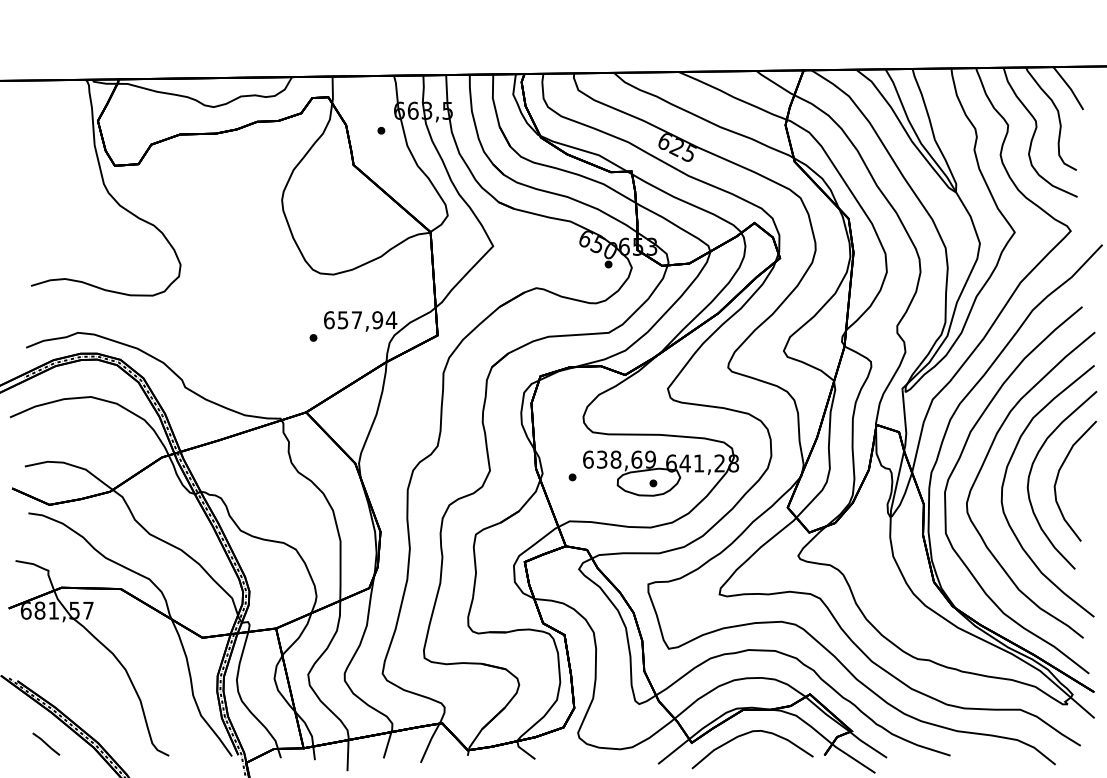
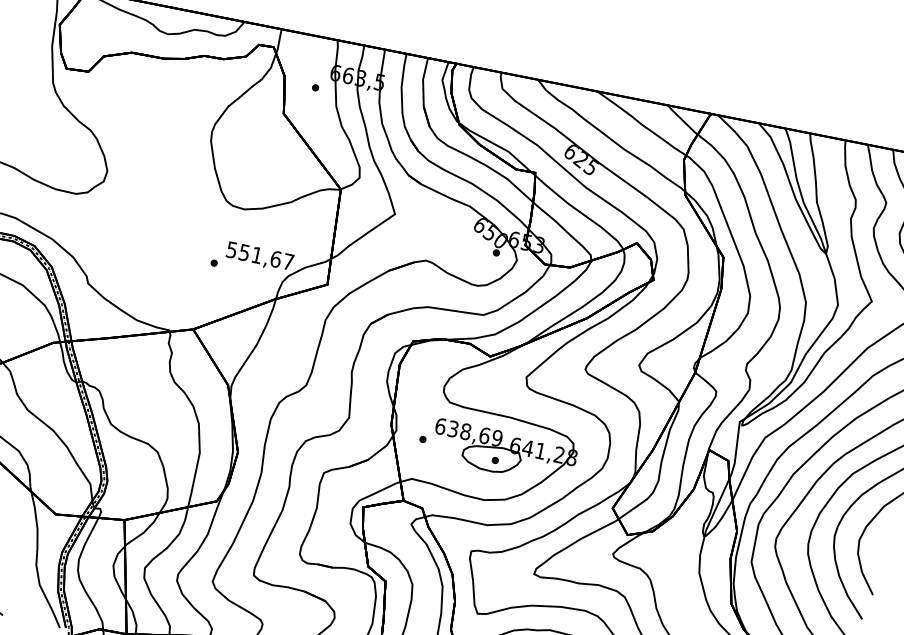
text: (360, 320) -> (260, 256), 657,94 -> 551,67

